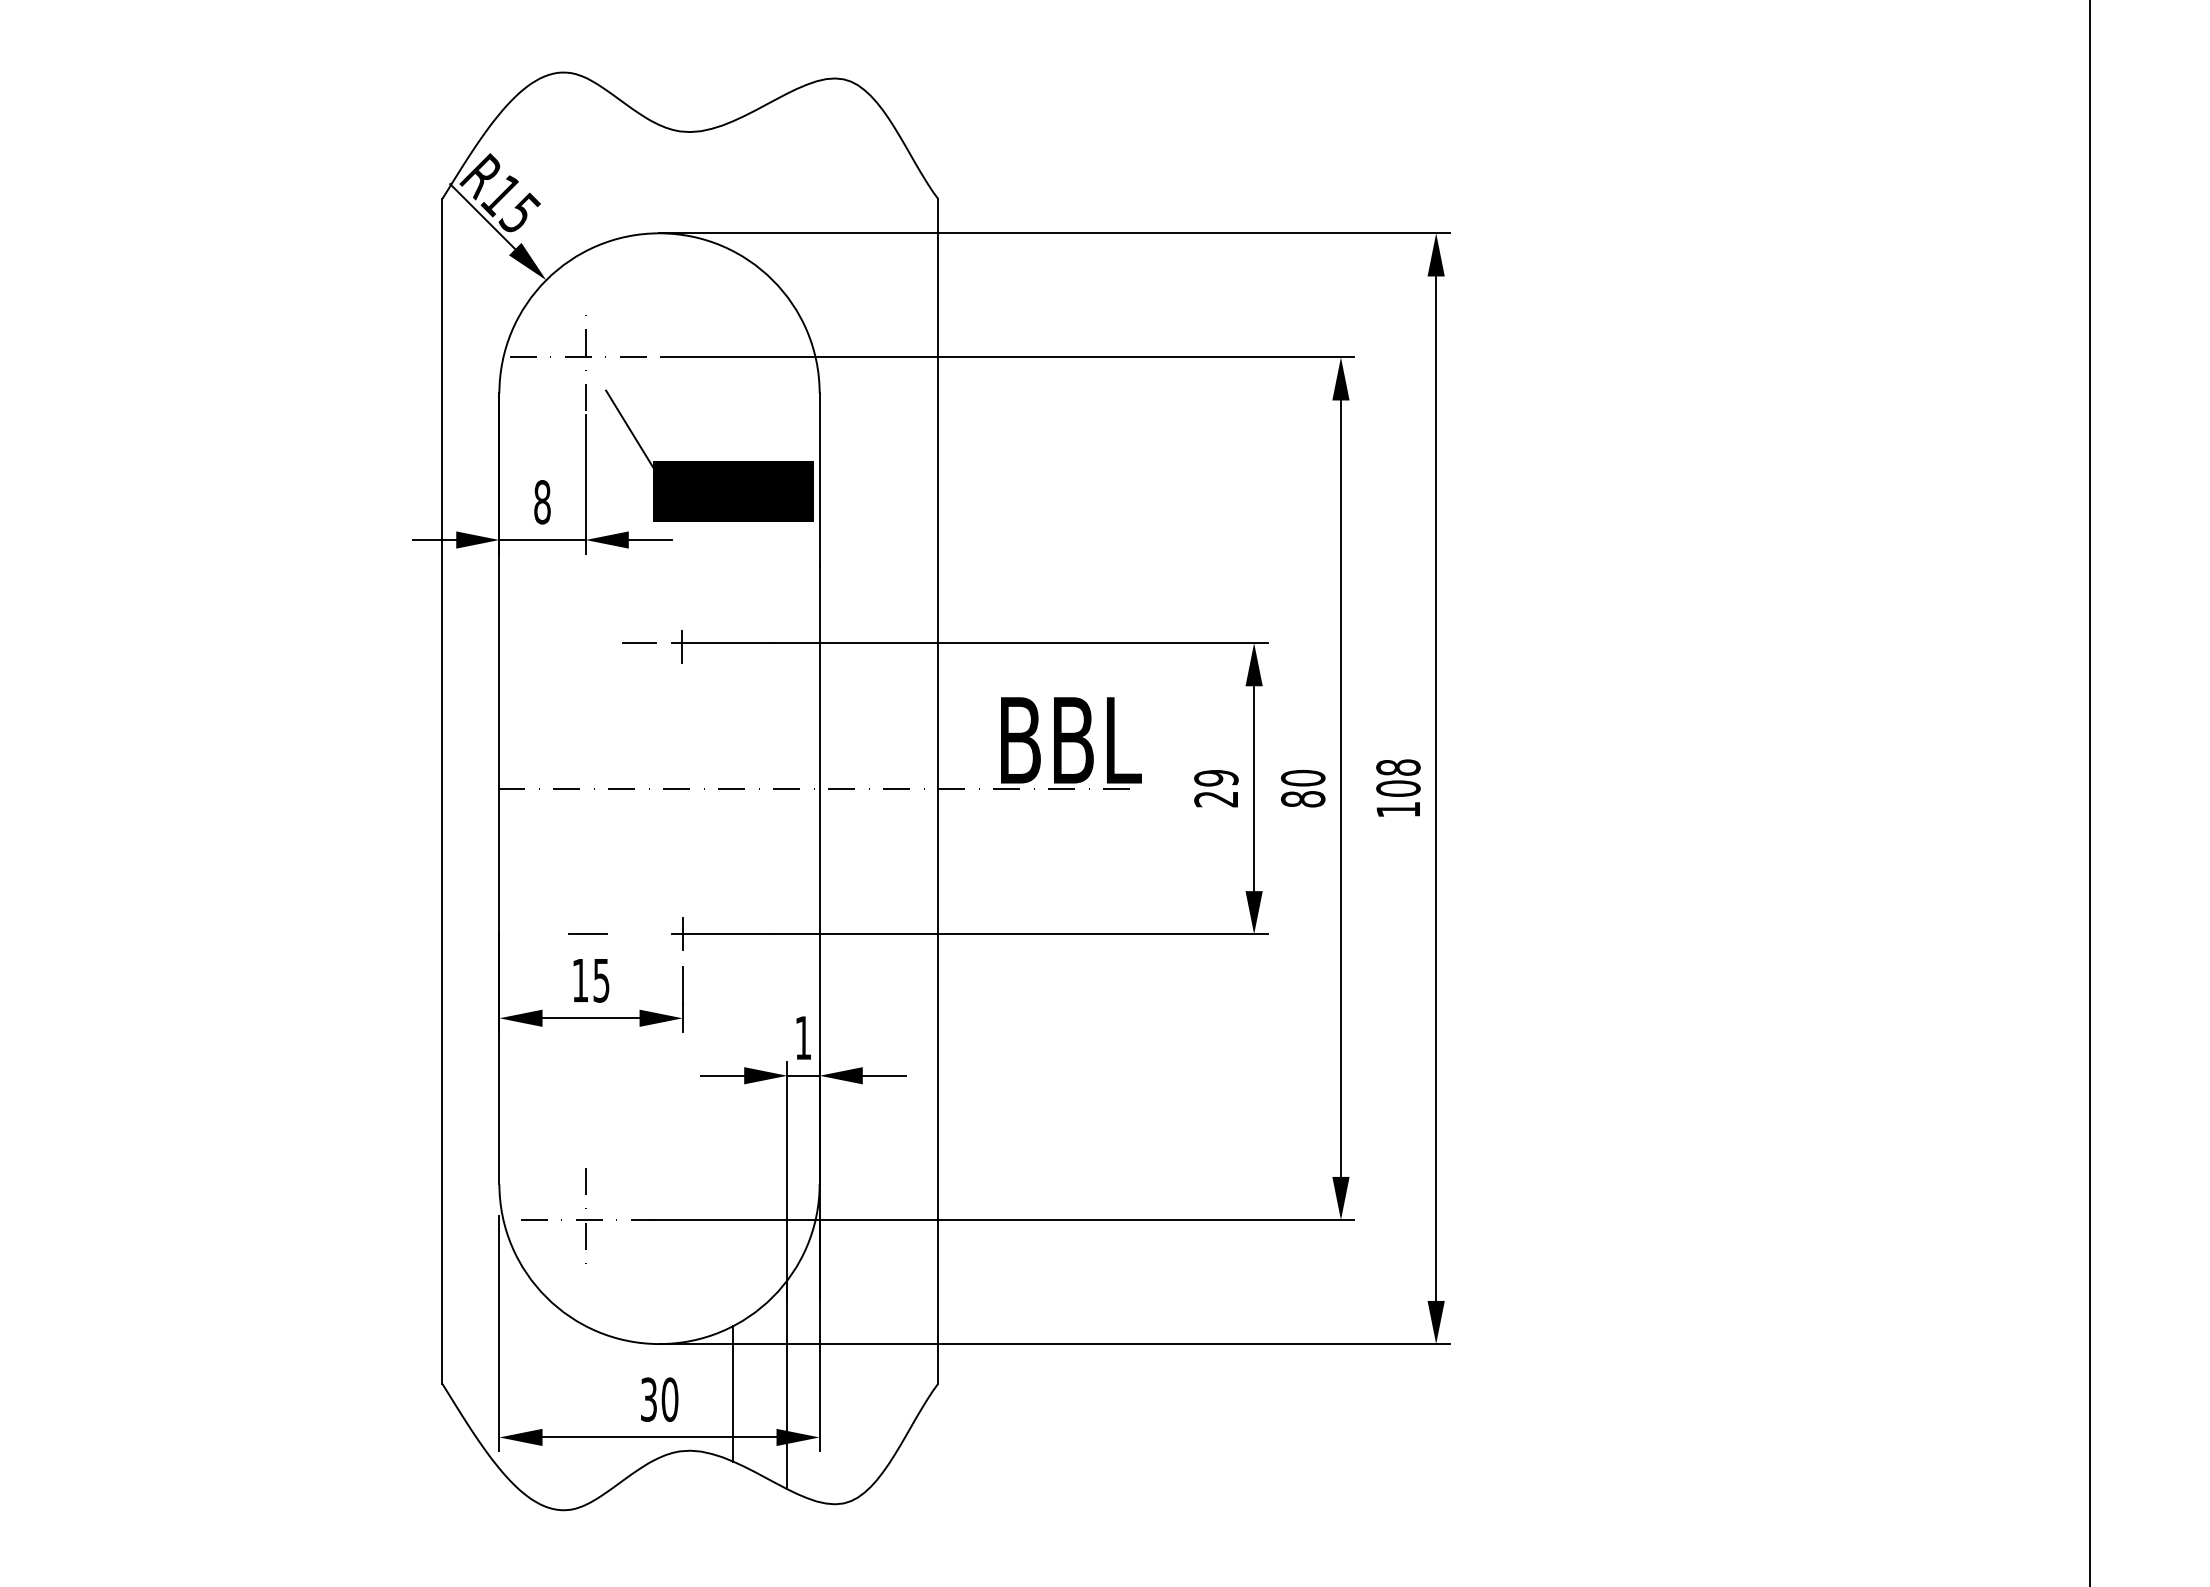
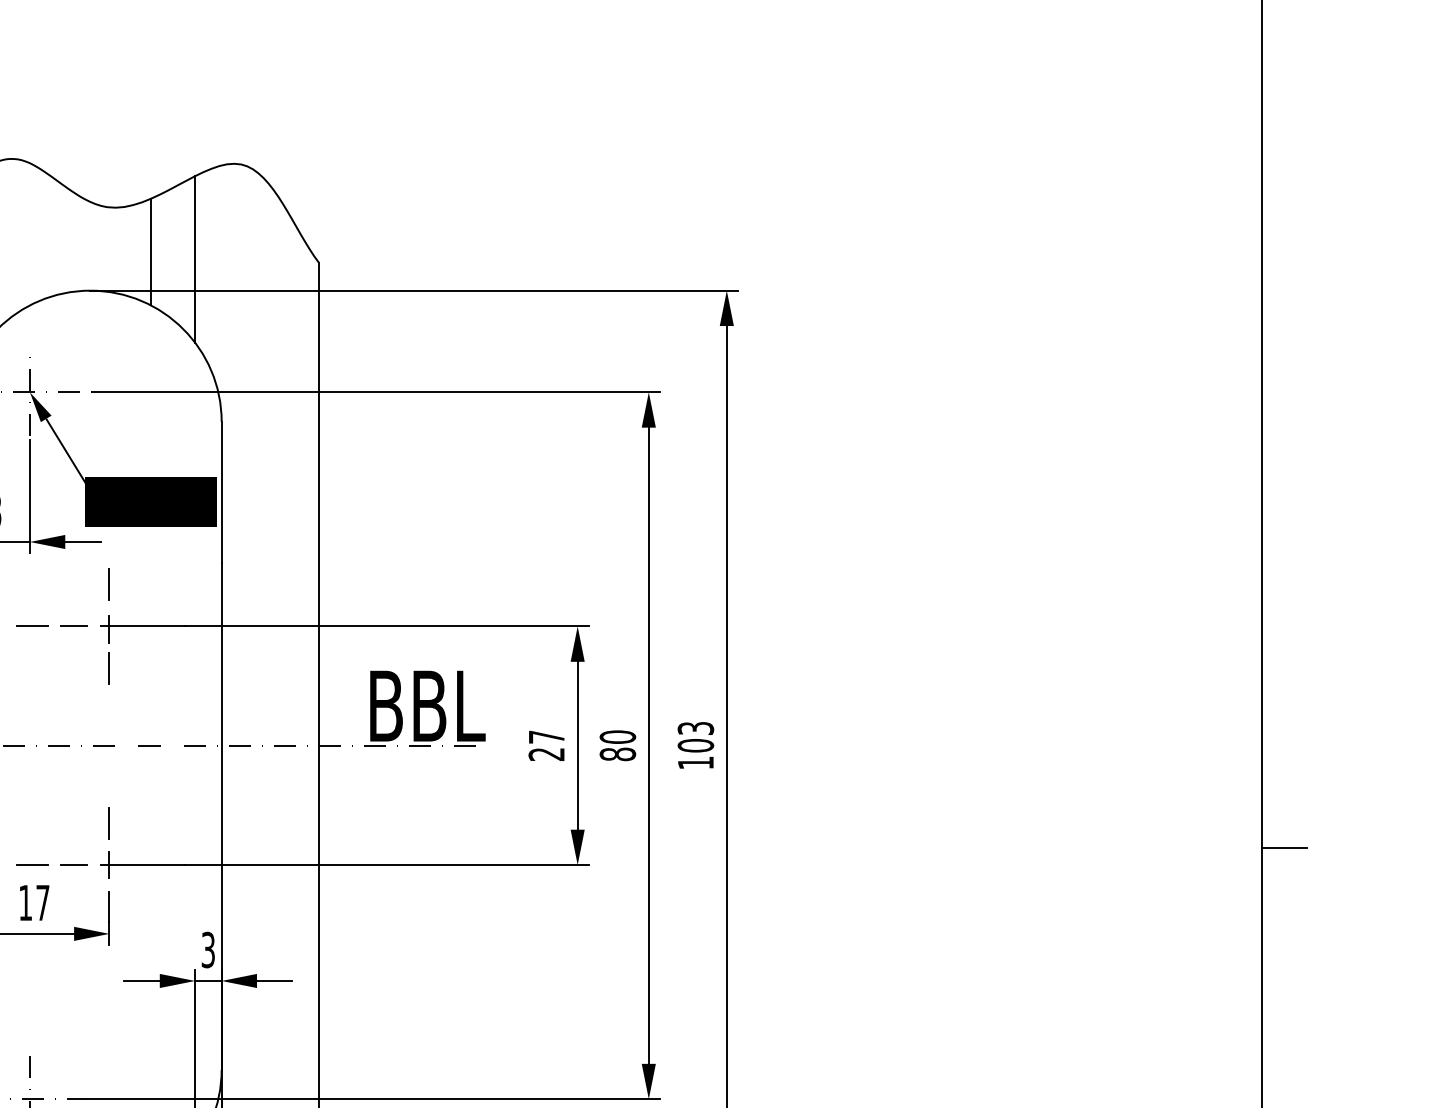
line: (733, 186) -> (151, 252), added
line: (787, 194) -> (195, 258), added
fill: (598, 375) -> (40, 407), added
line: (682, 591) -> (109, 584), added
line: (588, 643) -> (32, 626), added
line: (682, 694) -> (109, 668), added
text: (1398, 767) -> (695, 728), 108 -> 103
text: (1216, 778) -> (546, 737), 29 -> 27
line: (682, 882) -> (109, 822), added
line: (2116, 912) -> (1284, 847), added
line: (639, 934) -> (74, 865), added
text: (601, 980) -> (42, 902), 15 -> 17
text: (803, 1037) -> (208, 949), 1 -> 3

